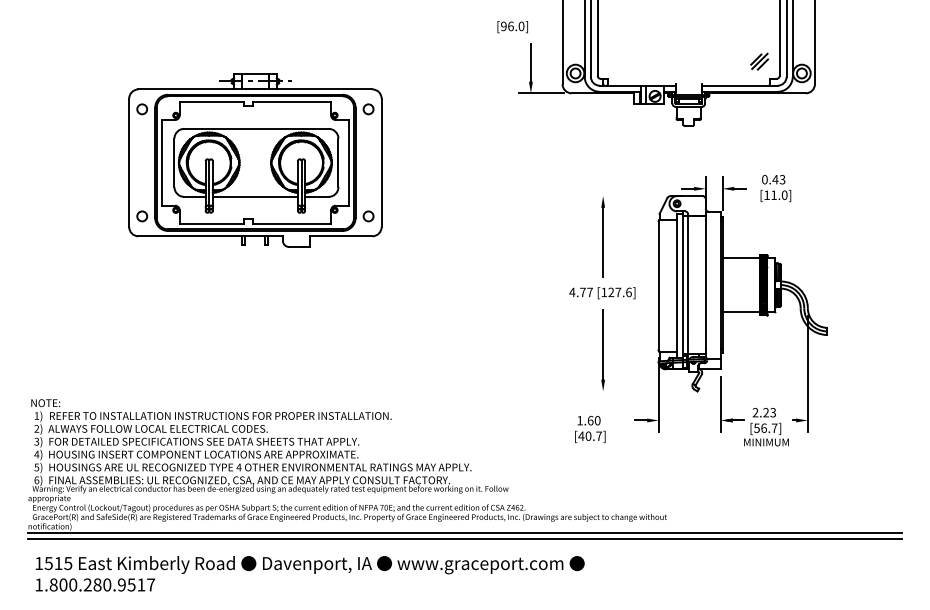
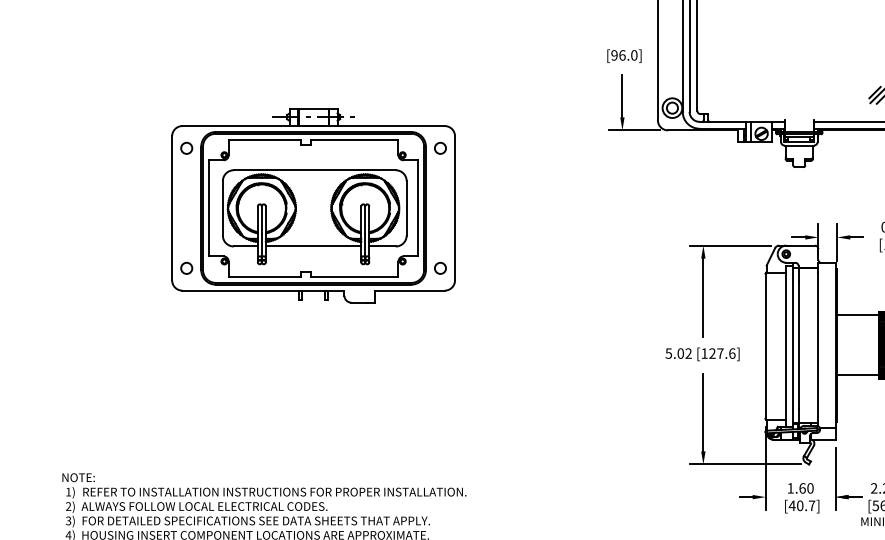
text: (512, 27) -> (624, 56), moved
line: (627, 196) -> (730, 246), added
text: (580, 292) -> (677, 353), 4.77 -> 5.02
line: (640, 391) -> (745, 464), added
text: (590, 429) -> (802, 498), moved

